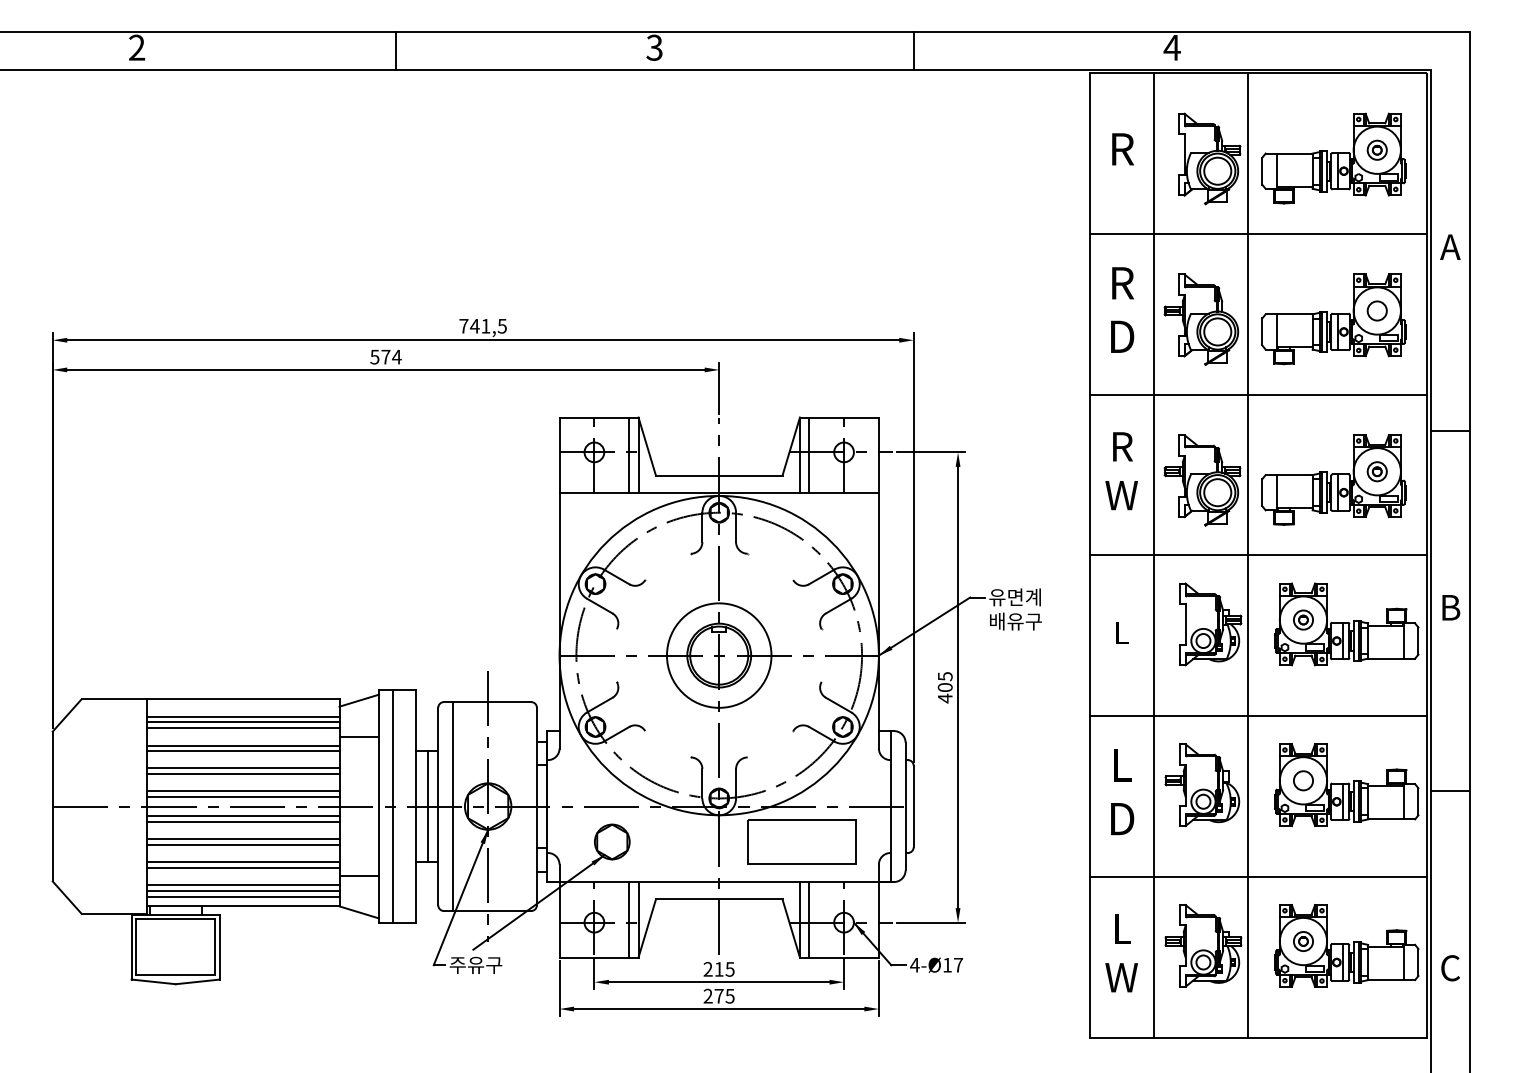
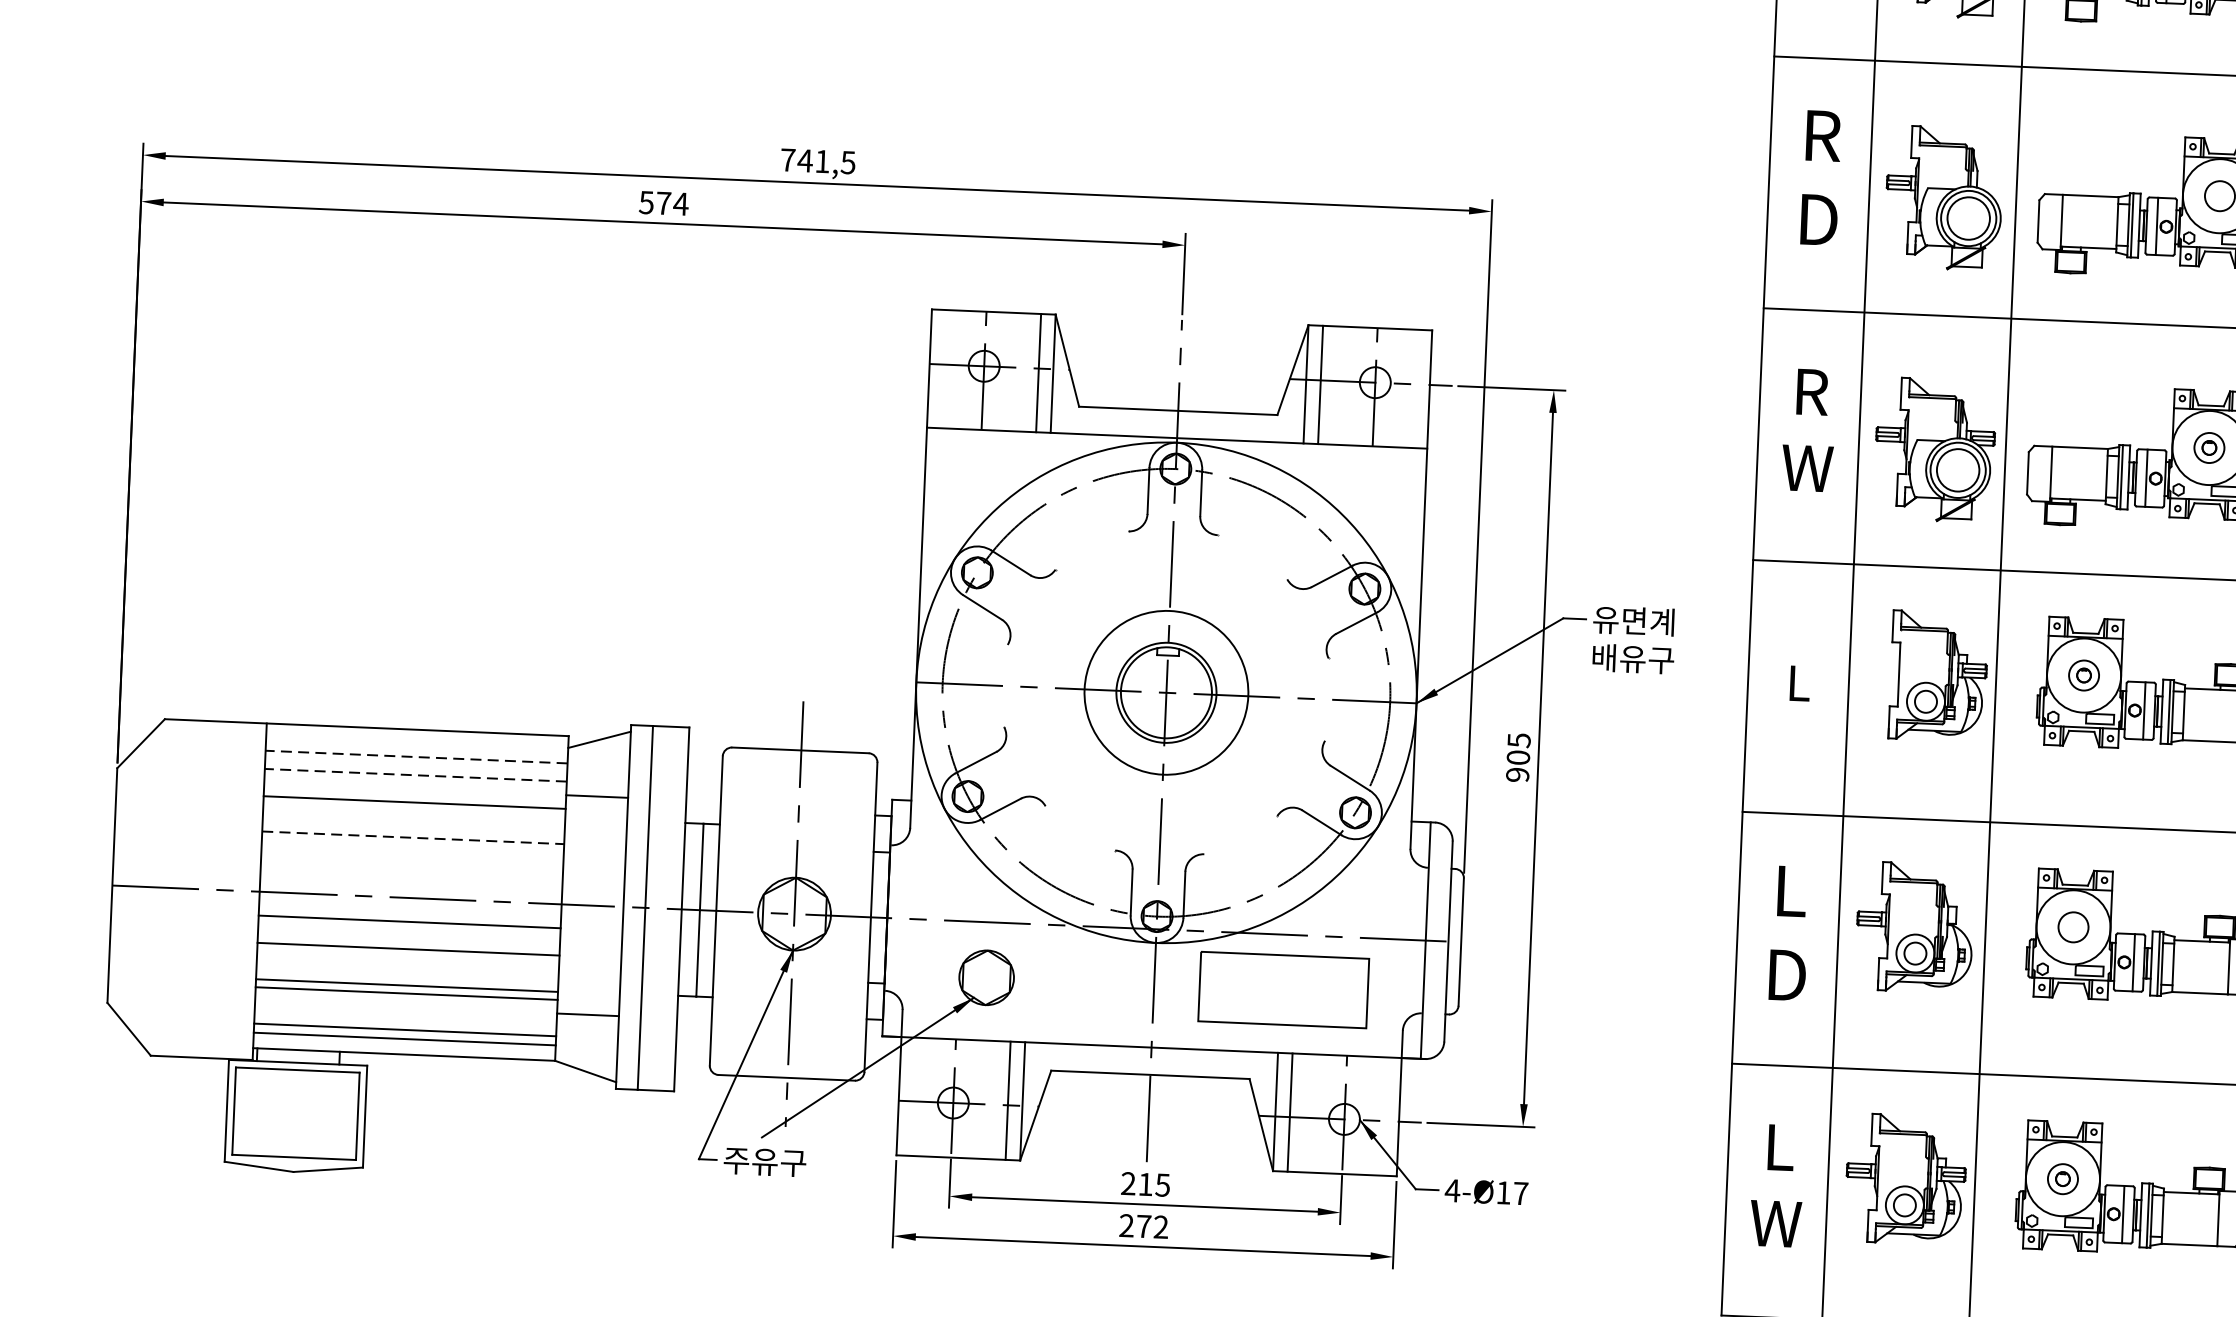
text: (944, 698) -> (1516, 774), 405 -> 905
line: (242, 716) -> (415, 756), solid -> dashed
line: (242, 722) -> (415, 766), removed
line: (242, 728) -> (414, 775), solid -> dashed
line: (242, 750) -> (413, 810), removed
line: (243, 768) -> (413, 838), solid -> dashed
line: (242, 773) -> (411, 846), removed
line: (242, 791) -> (410, 874), removed
line: (242, 797) -> (410, 883), removed
line: (453, 806) -> (740, 911), removed
line: (242, 815) -> (409, 912), removed
line: (242, 845) -> (407, 959), removed
line: (242, 884) -> (404, 1020), removed
text: (729, 995) -> (1160, 1225), 275 -> 272

